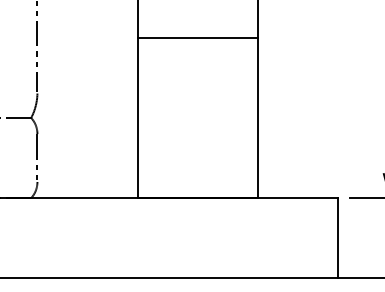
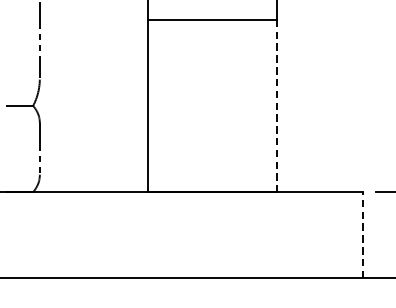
line: (257, 118) -> (276, 106), solid -> dashed
line: (338, 237) -> (363, 234), solid -> dashed

